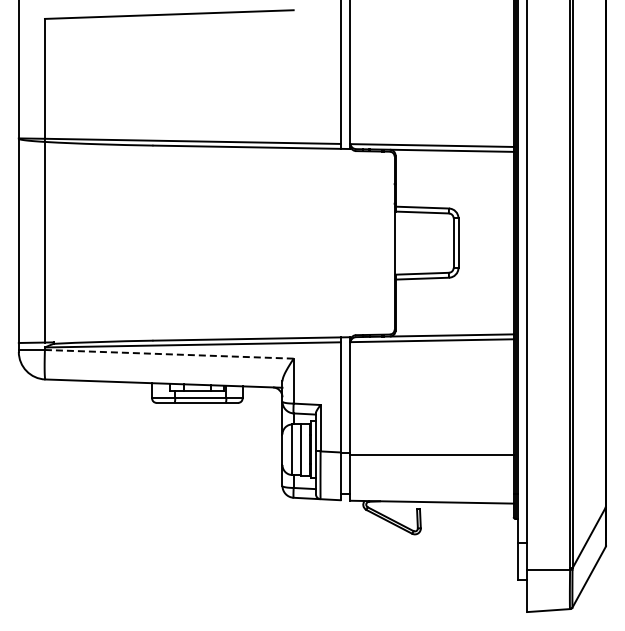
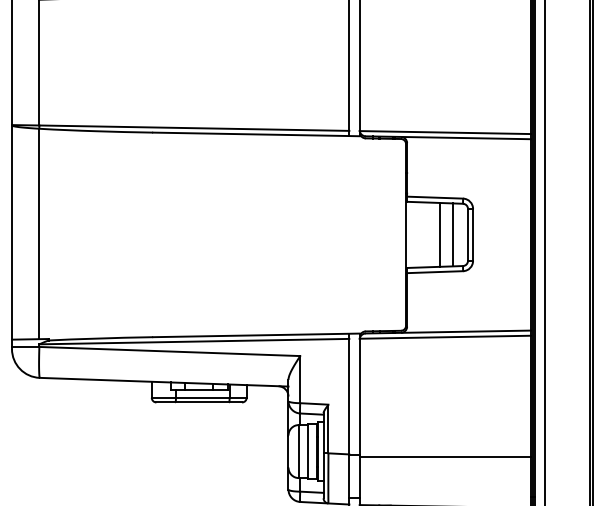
line: (427, 242) -> (440, 234), added
line: (438, 243) -> (452, 235), added
line: (169, 354) -> (170, 351), dashed -> solid

